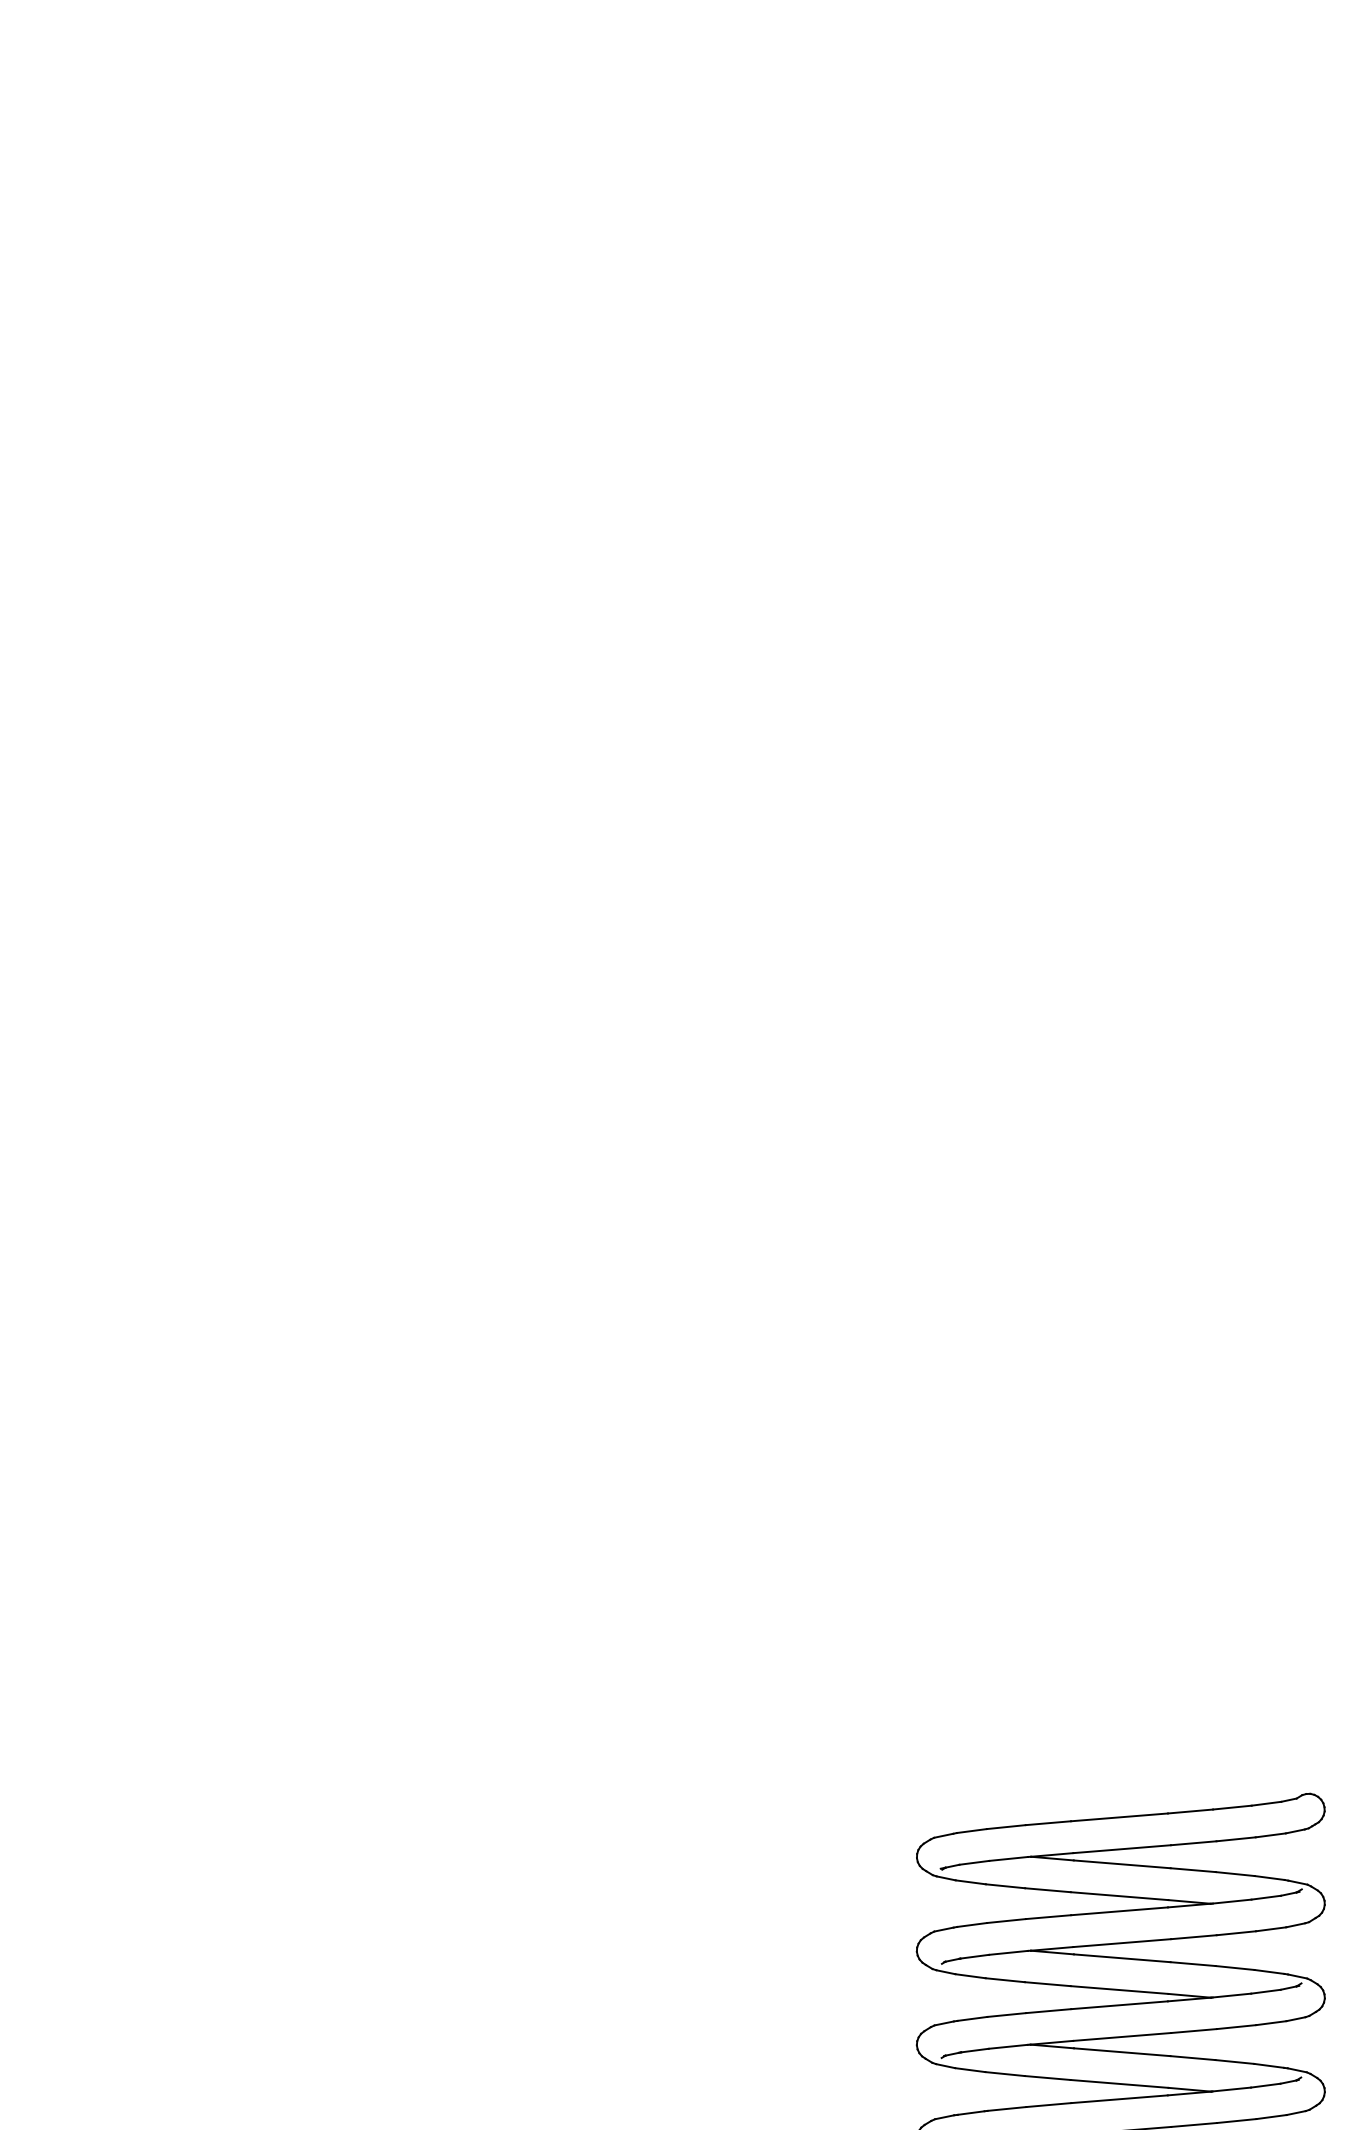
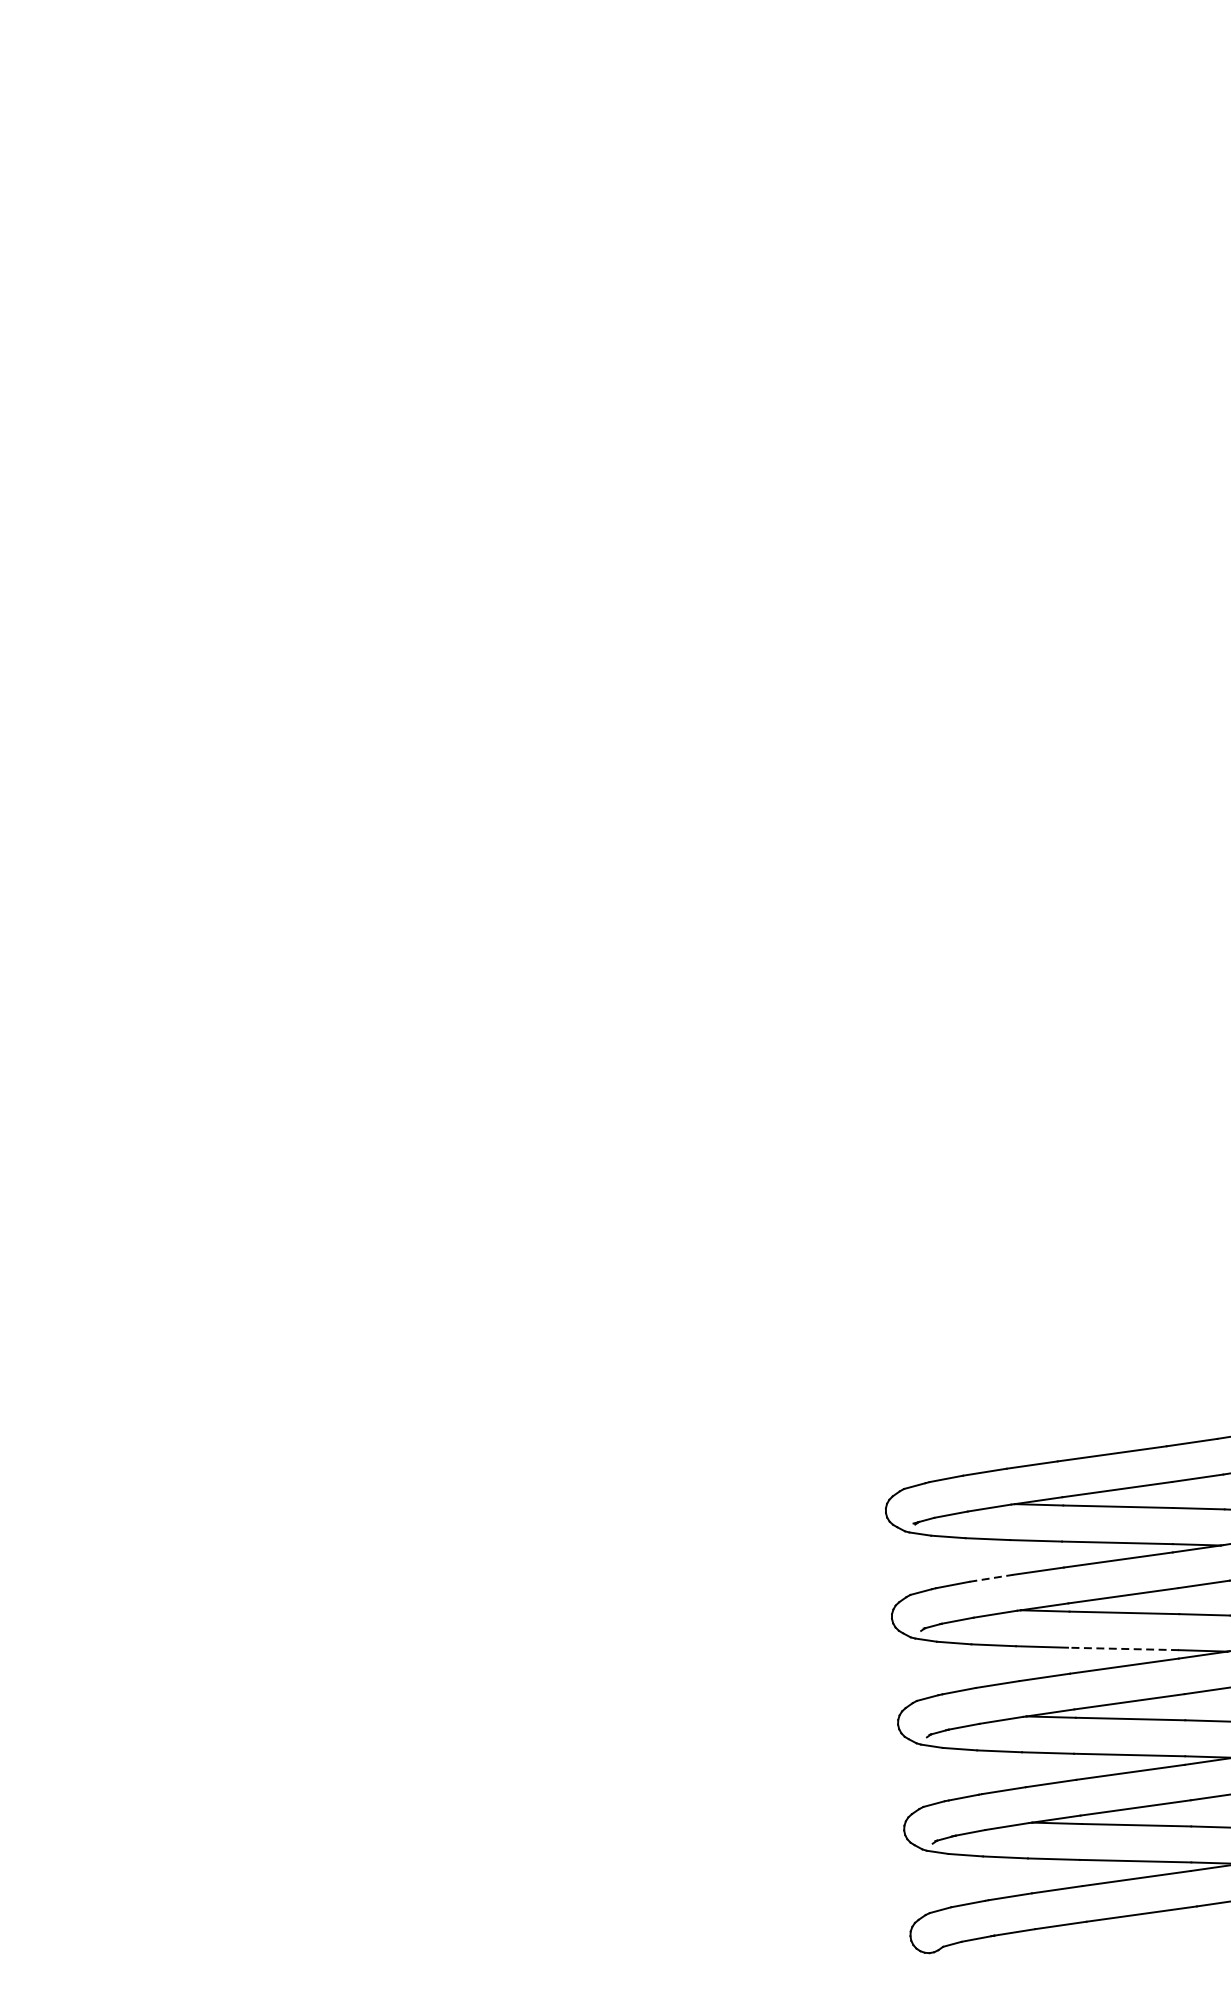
line: (1006, 1921) -> (991, 1578), solid -> dashed
line: (1119, 1989) -> (1123, 1648), solid -> dashed

